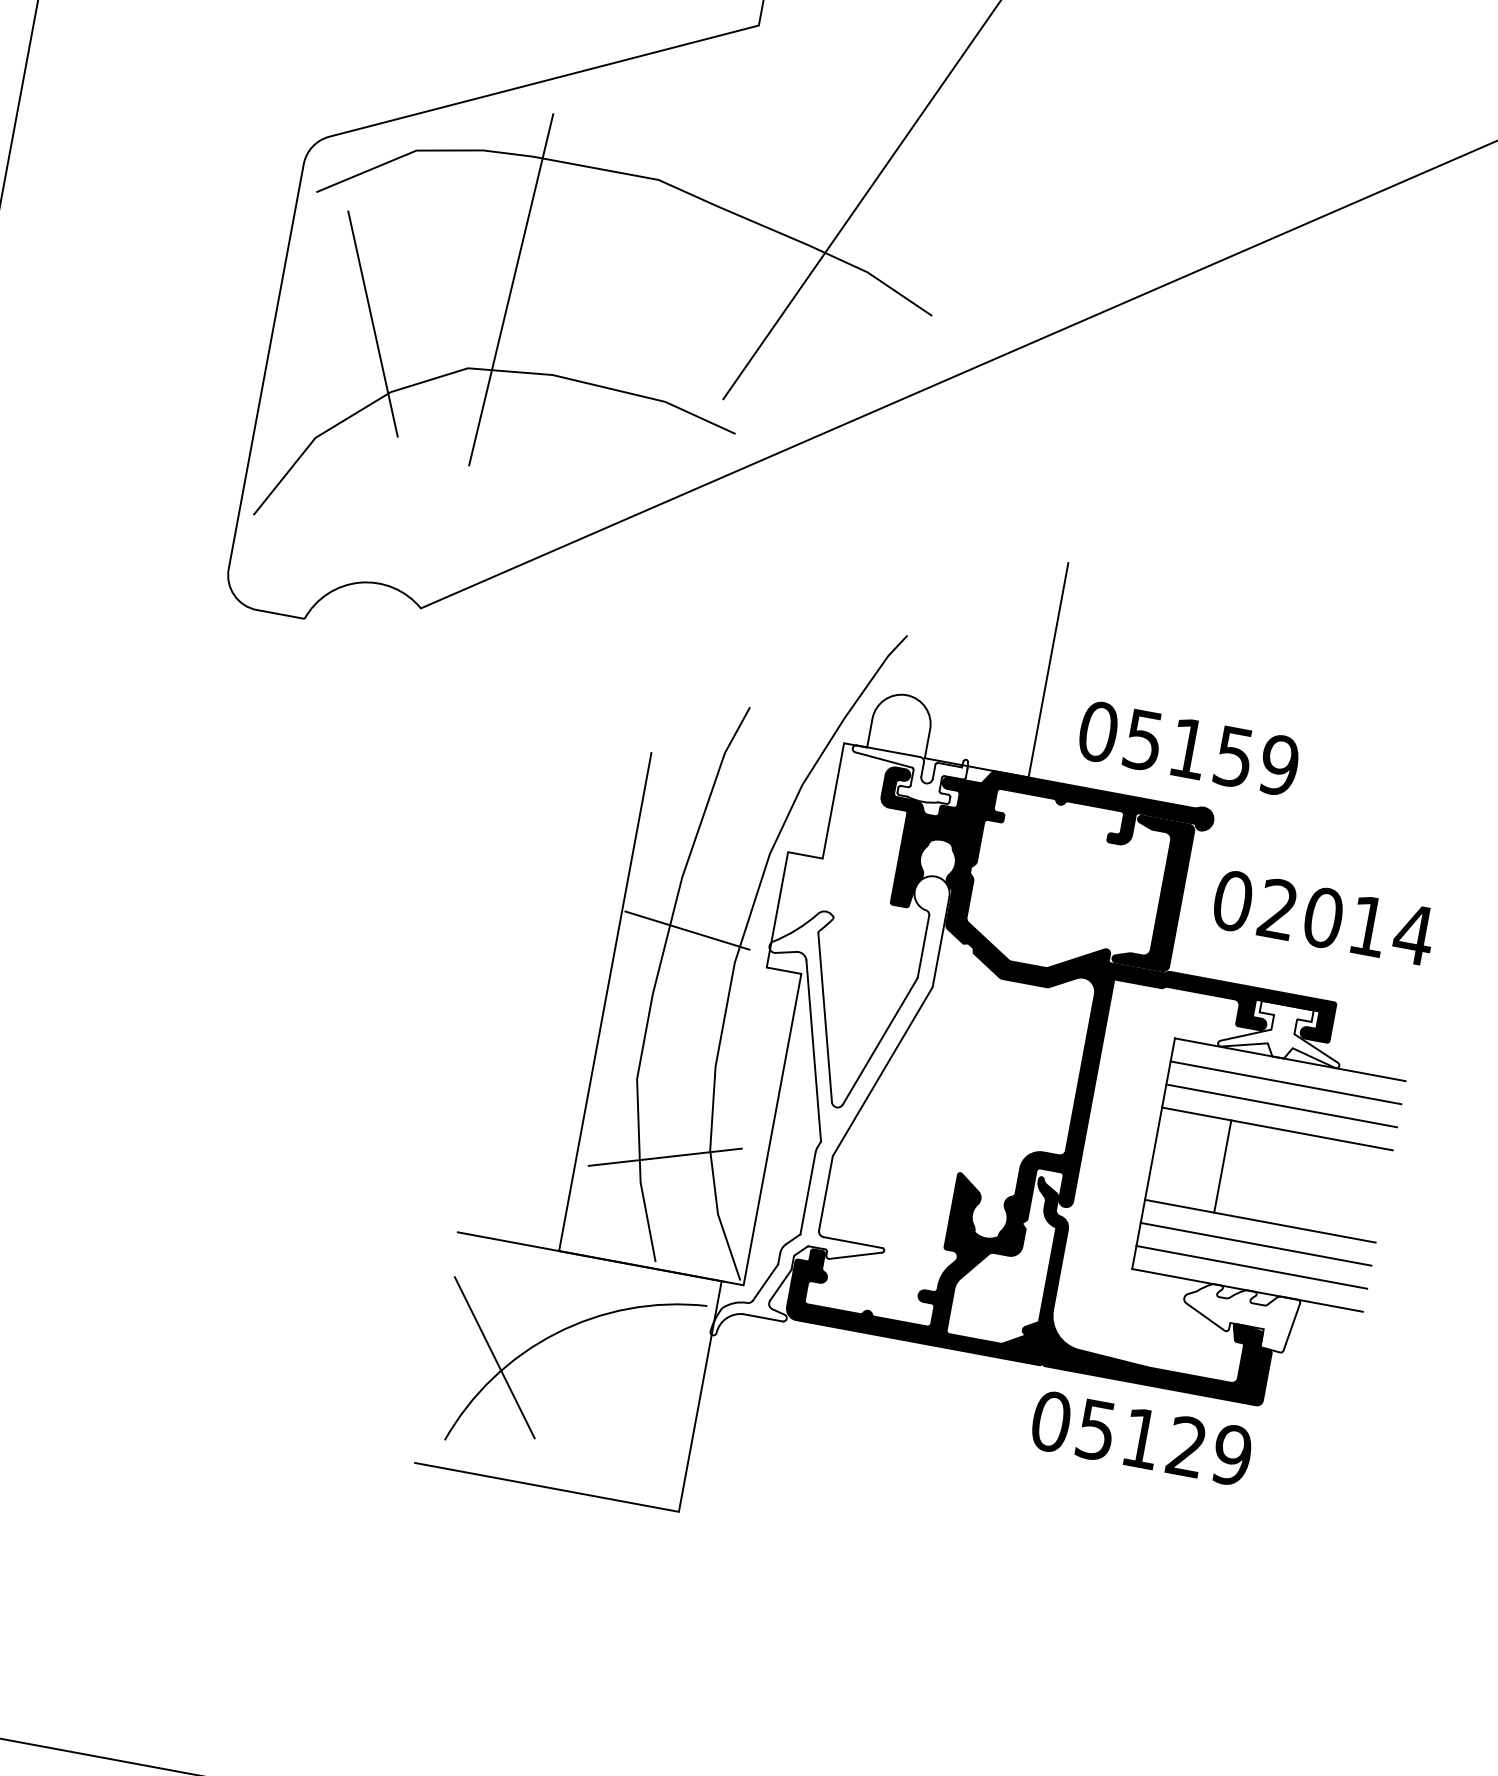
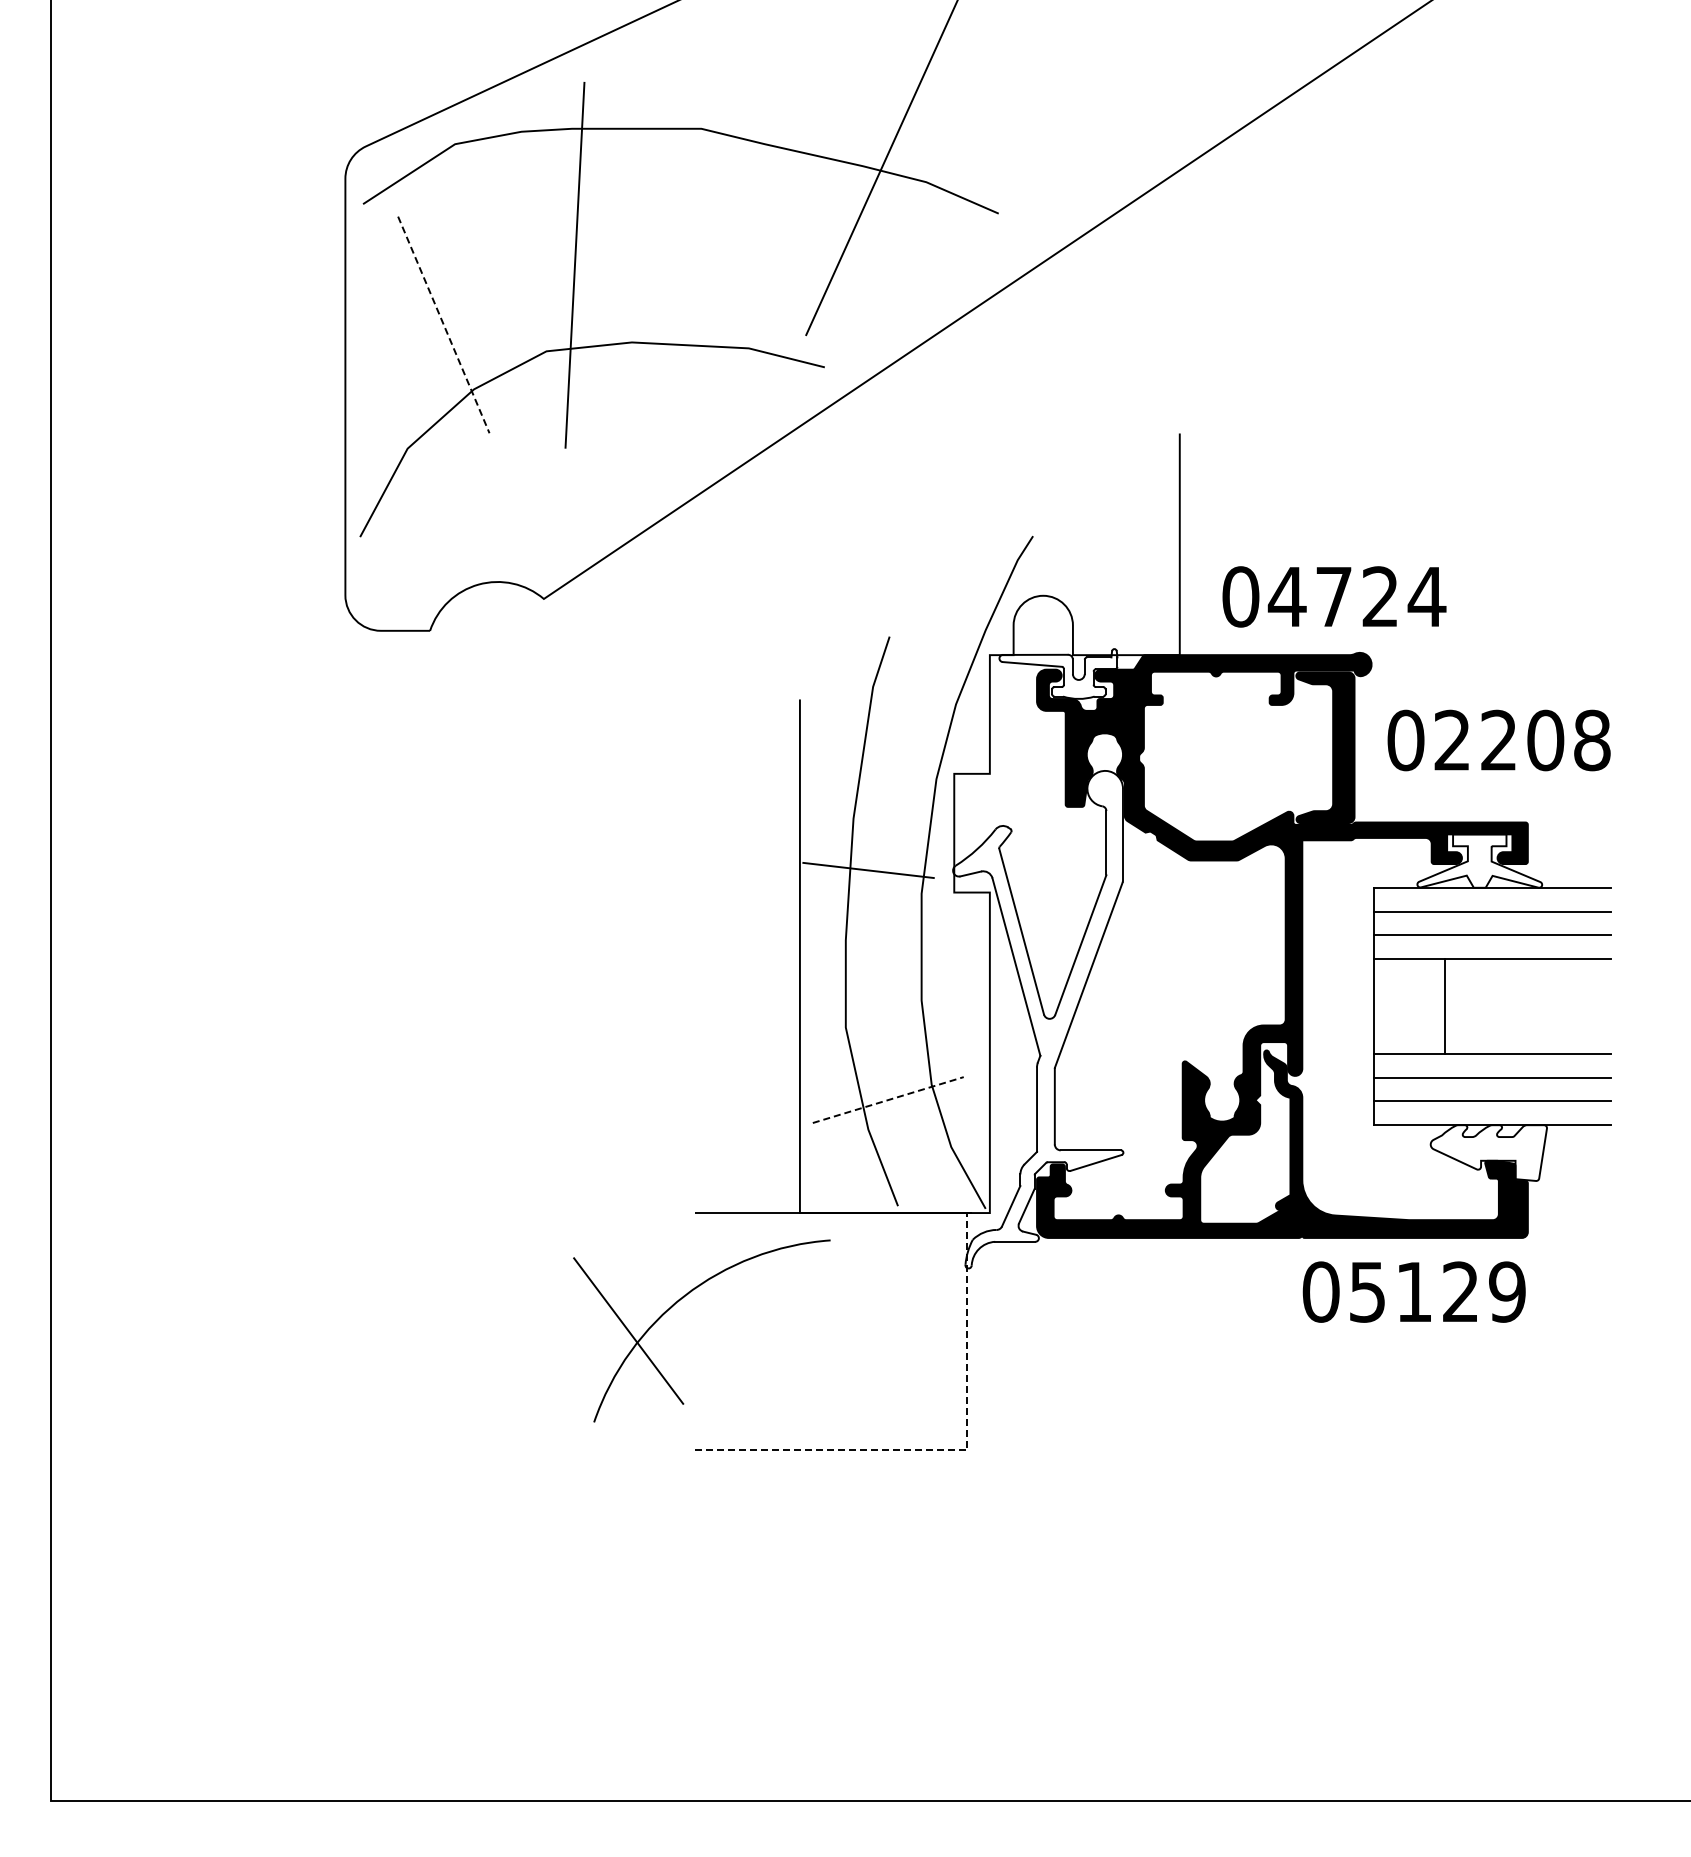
line: (372, 323) -> (443, 324), solid -> dashed
text: (1210, 752) -> (1356, 596), 05159 -> 04724
text: (1368, 926) -> (1545, 740), 02014 -> 02208
line: (665, 1157) -> (888, 1100), solid -> dashed
part: (548, 1339) -> (678, 1302), moved
line: (662, 1508) -> (950, 1450), solid -> dashed

